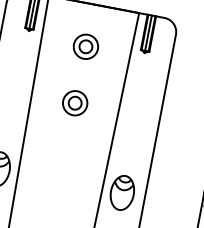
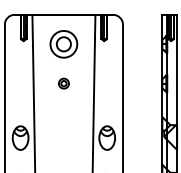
part: (85, 46) -> (63, 44), size x1.6
part: (74, 102) -> (63, 83), size x0.6

